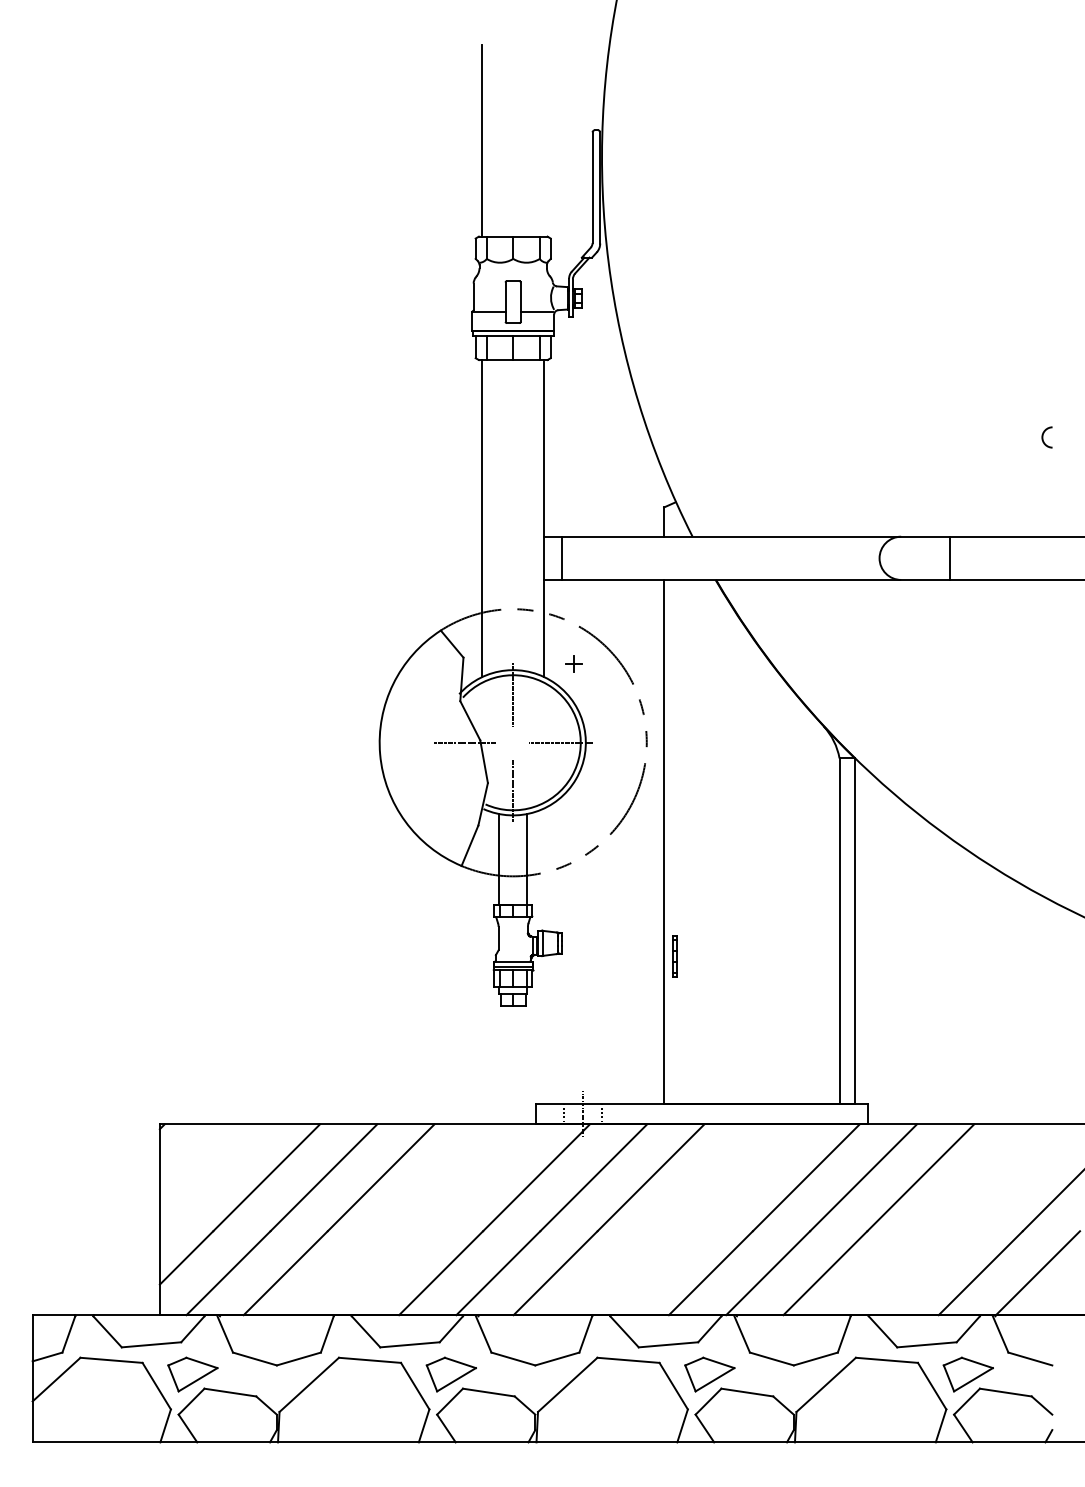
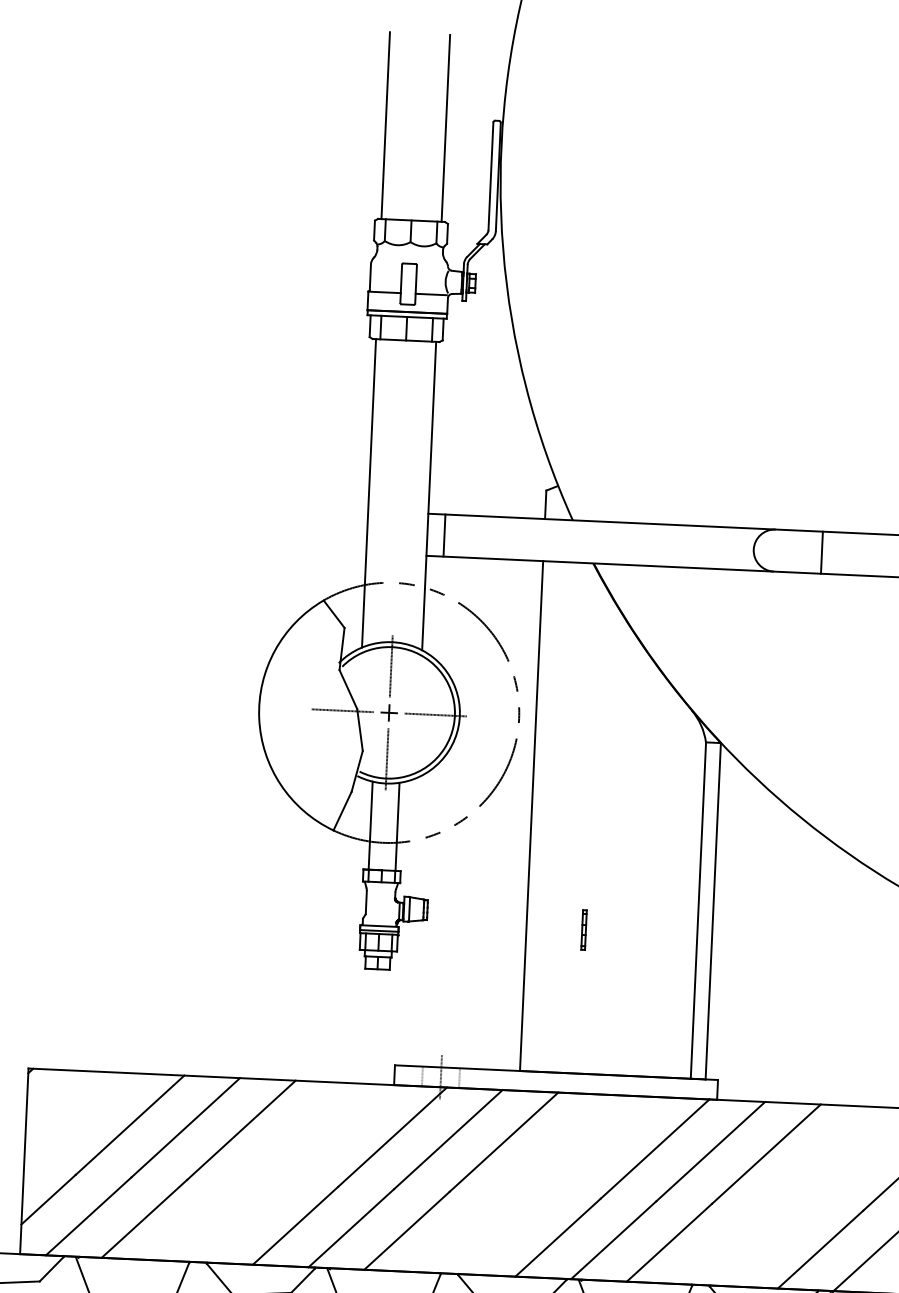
line: (544, 140) -> (446, 128), added
part: (573, 663) -> (388, 712), moved
part: (674, 956) -> (583, 930), moved

